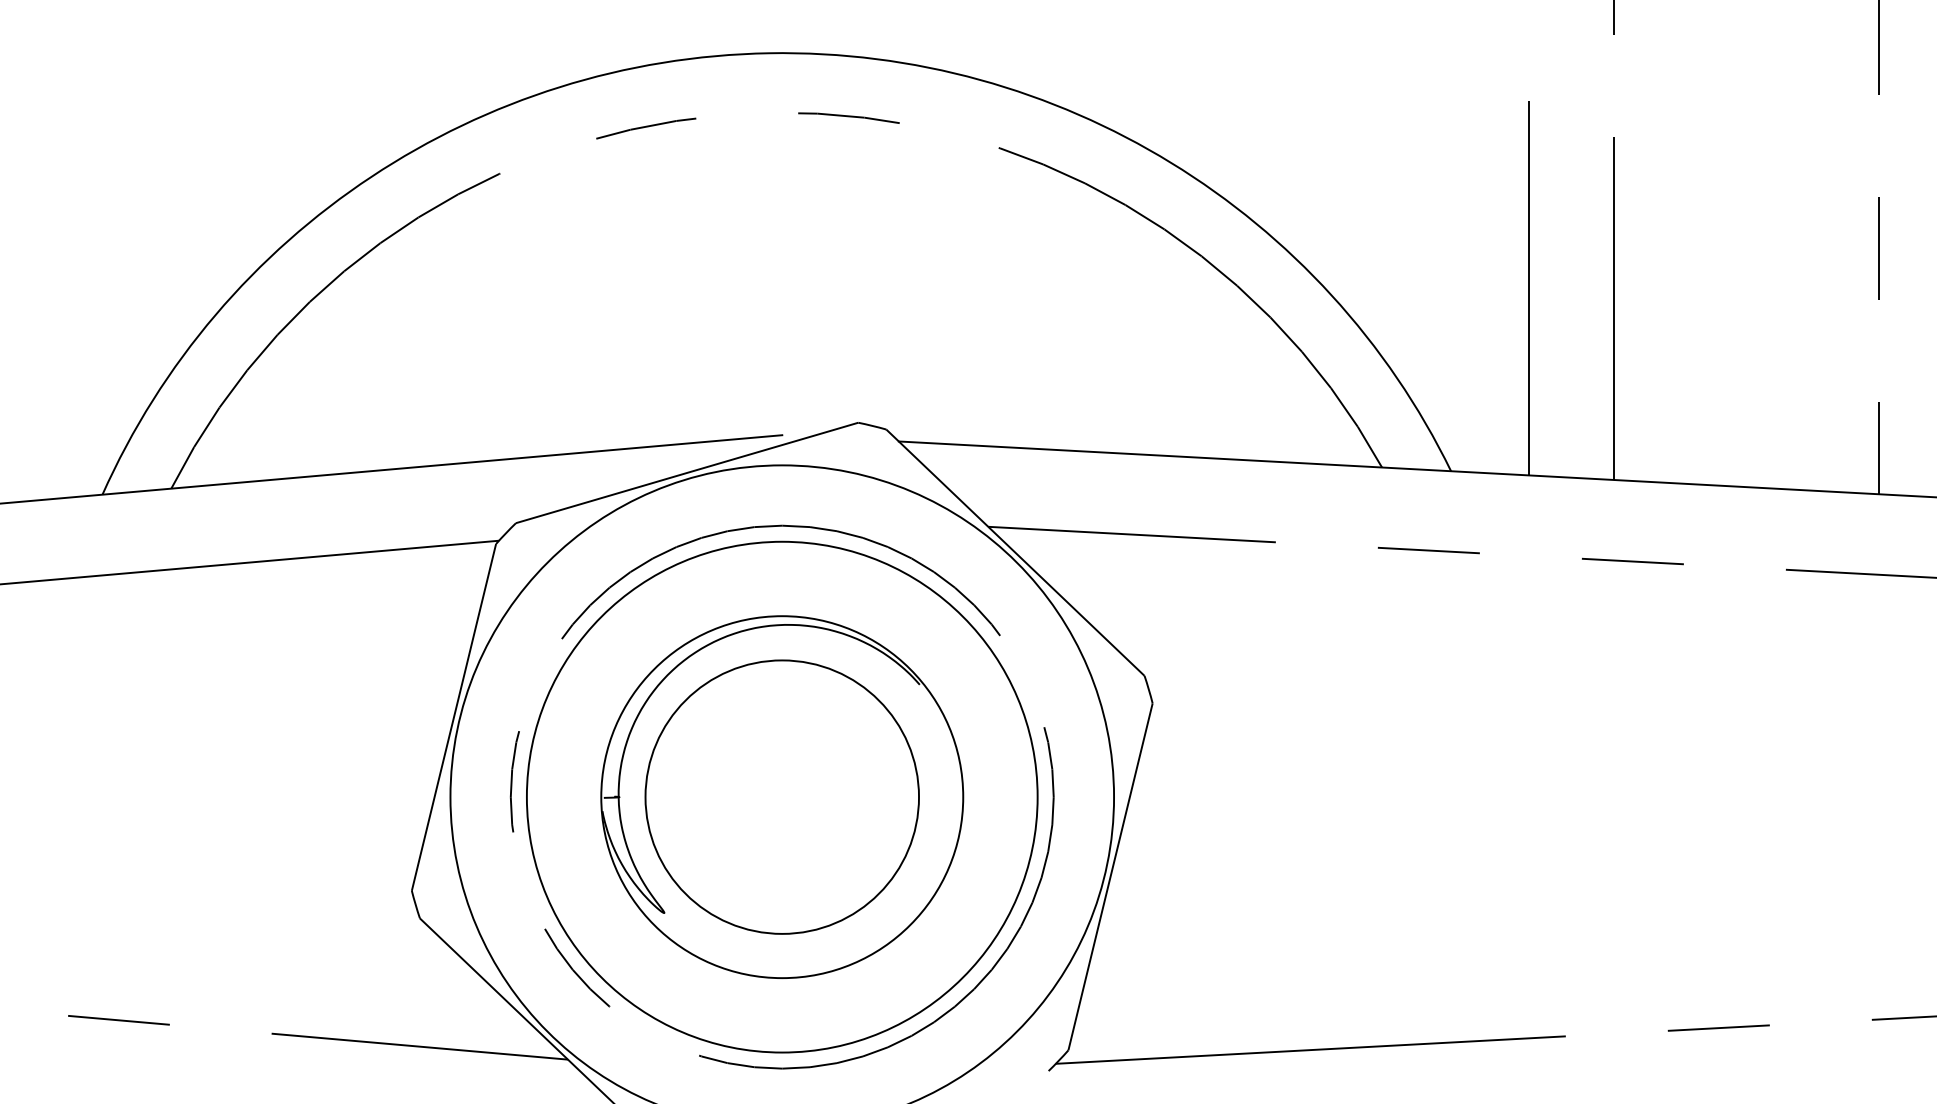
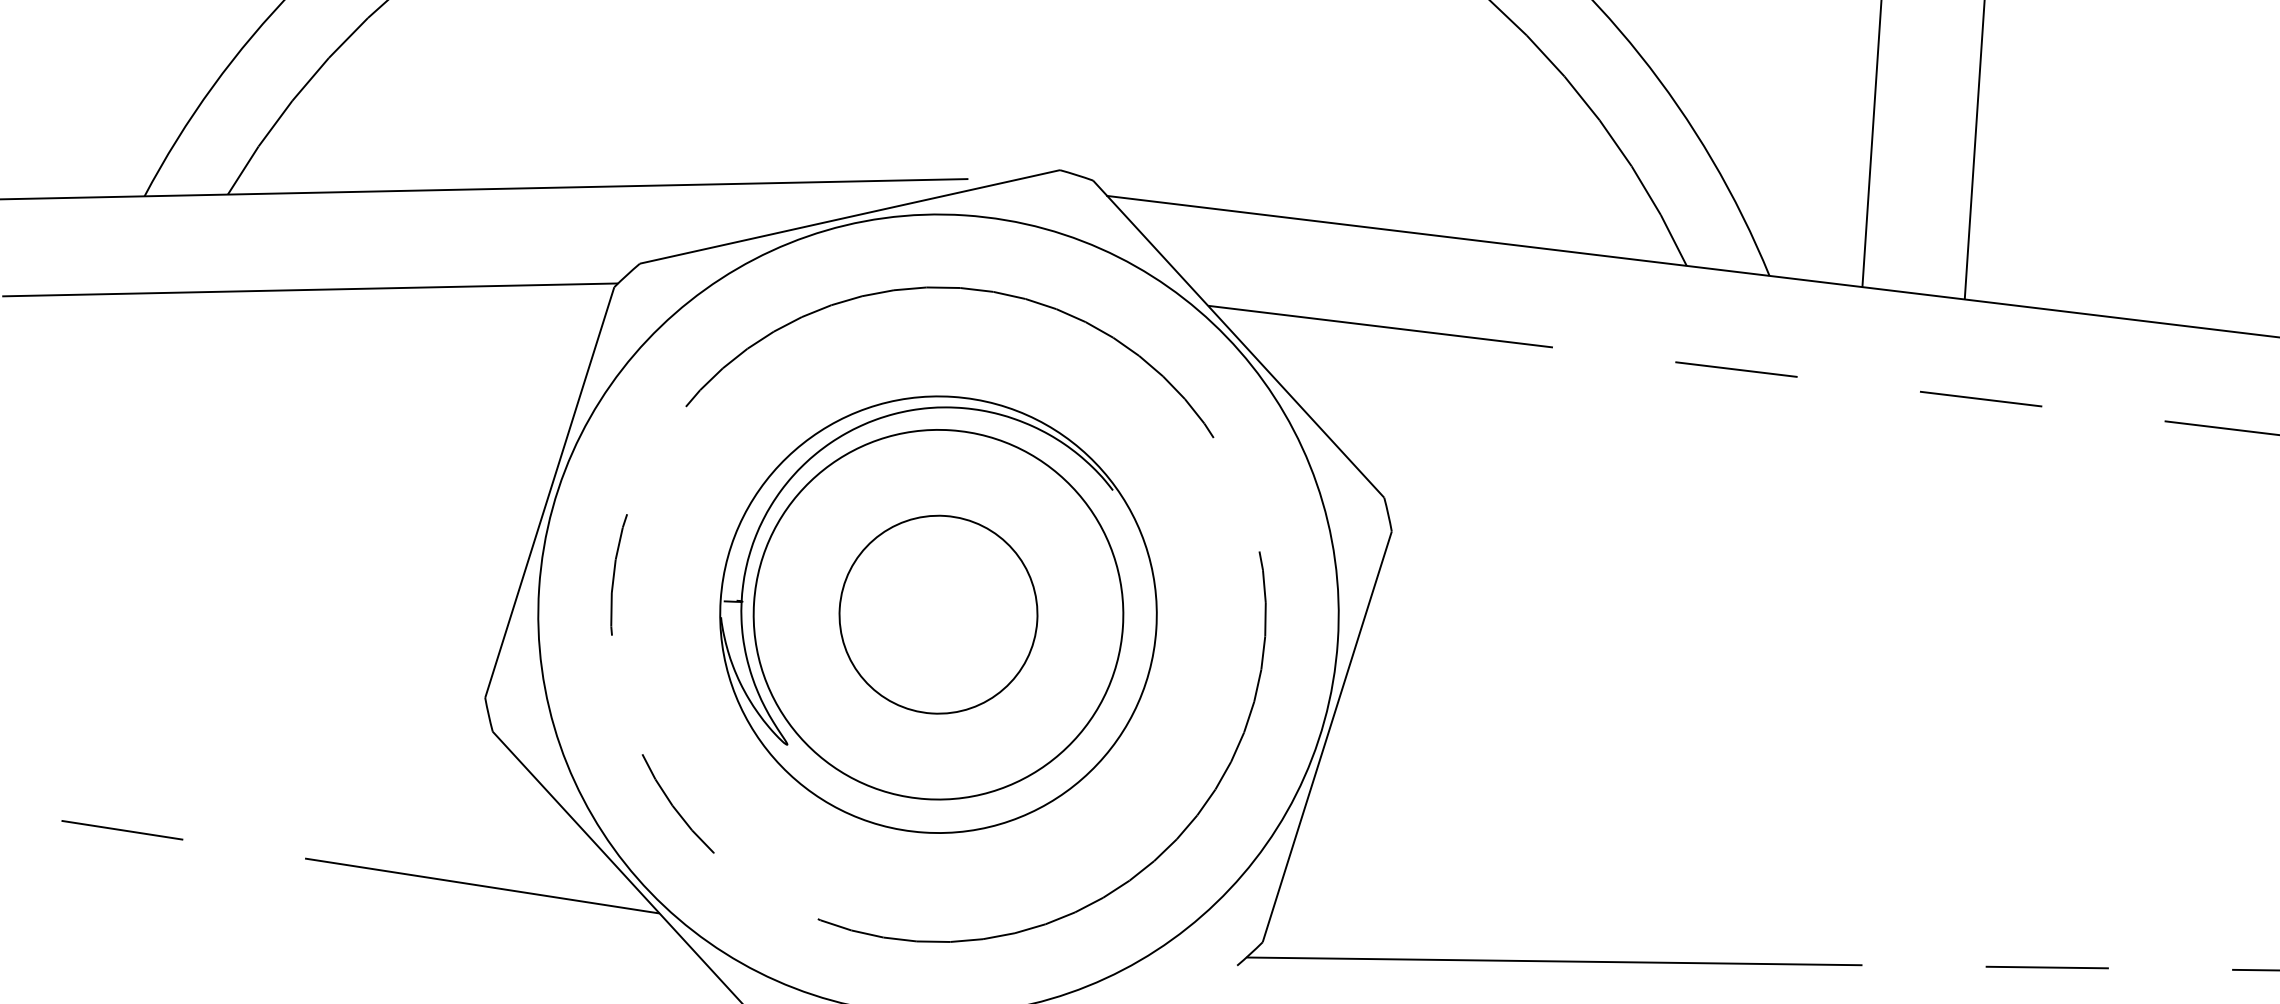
circle: (781, 796) -> (937, 613), size x0.6
circle: (782, 796) -> (938, 613), size x0.6

